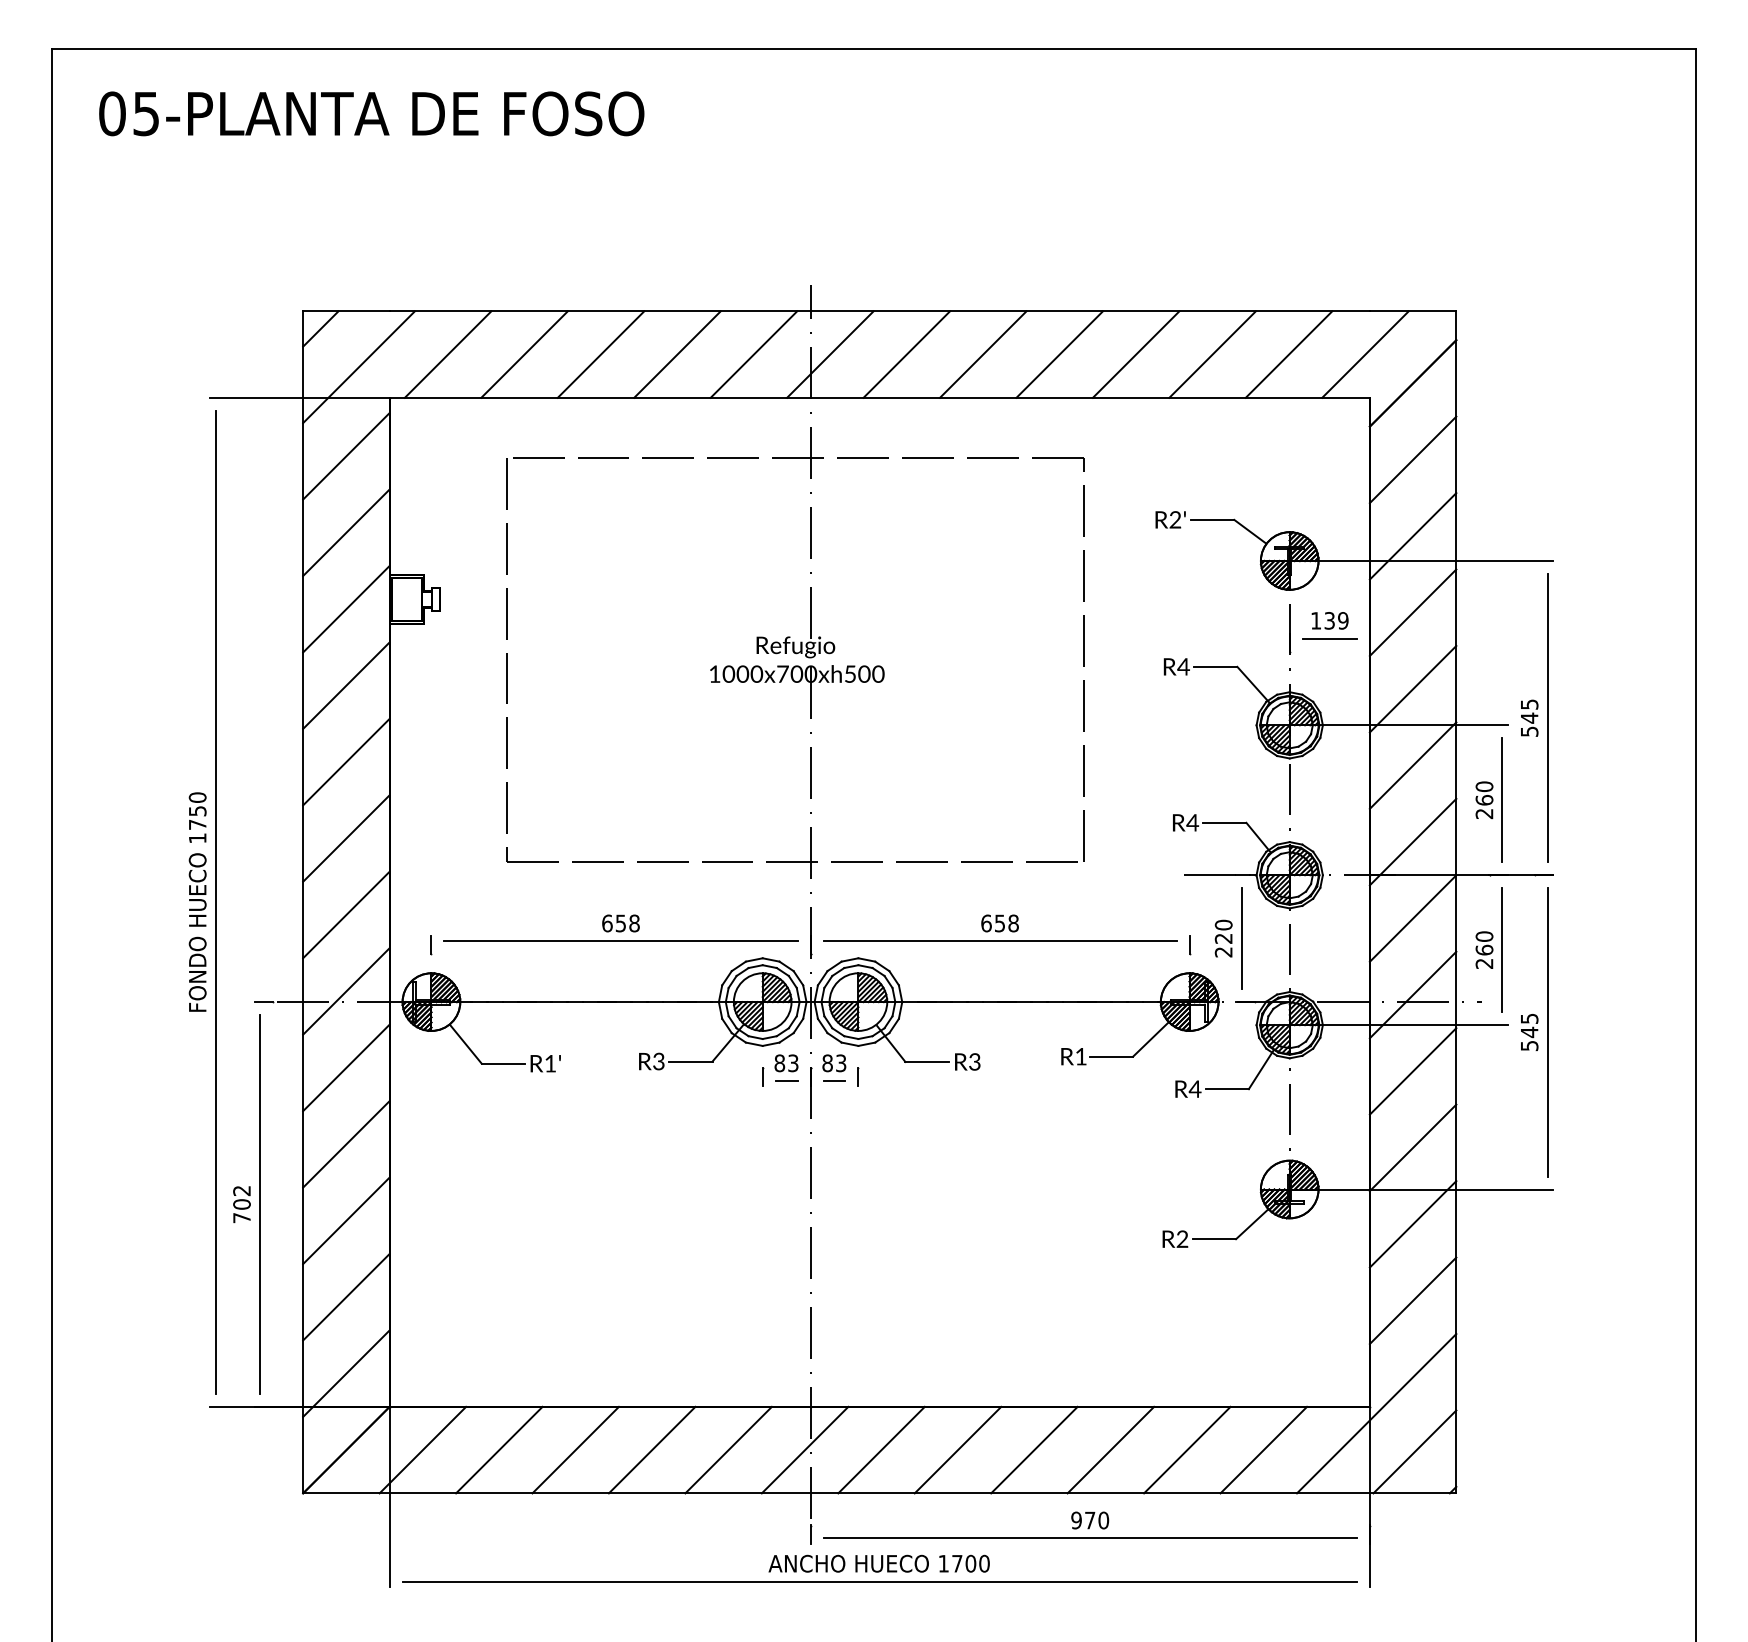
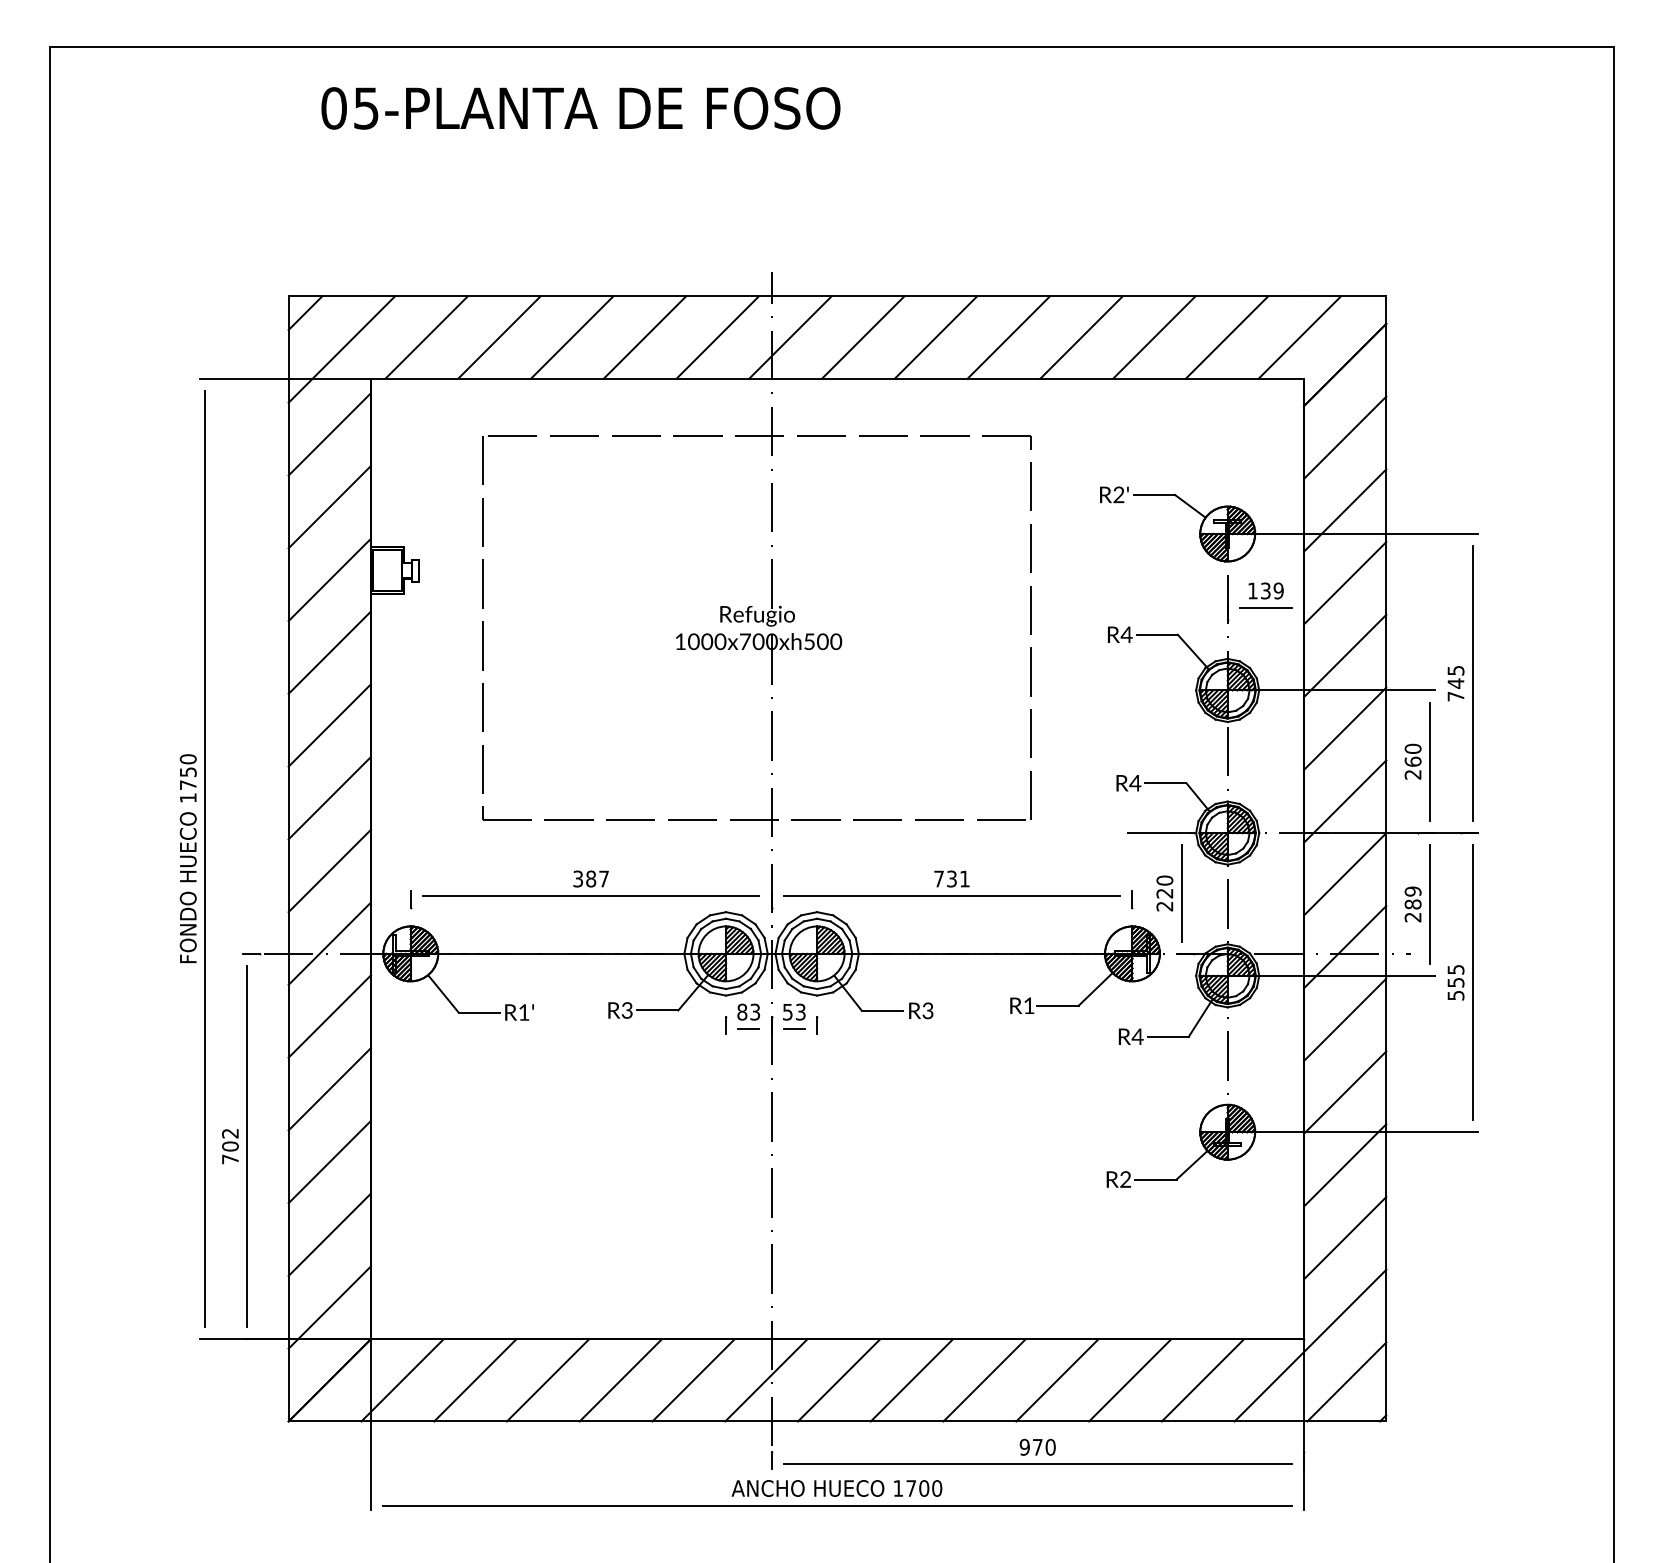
text: (371, 113) -> (580, 108), moved
text: (1529, 731) -> (1455, 696), 545 -> 745
text: (621, 922) -> (591, 878), 658 -> 387
text: (999, 922) -> (951, 878), 658 -> 731
text: (1483, 942) -> (1412, 897), 260 -> 289
text: (1529, 1032) -> (1455, 982), 545 -> 555
text: (827, 1062) -> (787, 1011), 83 -> 53

